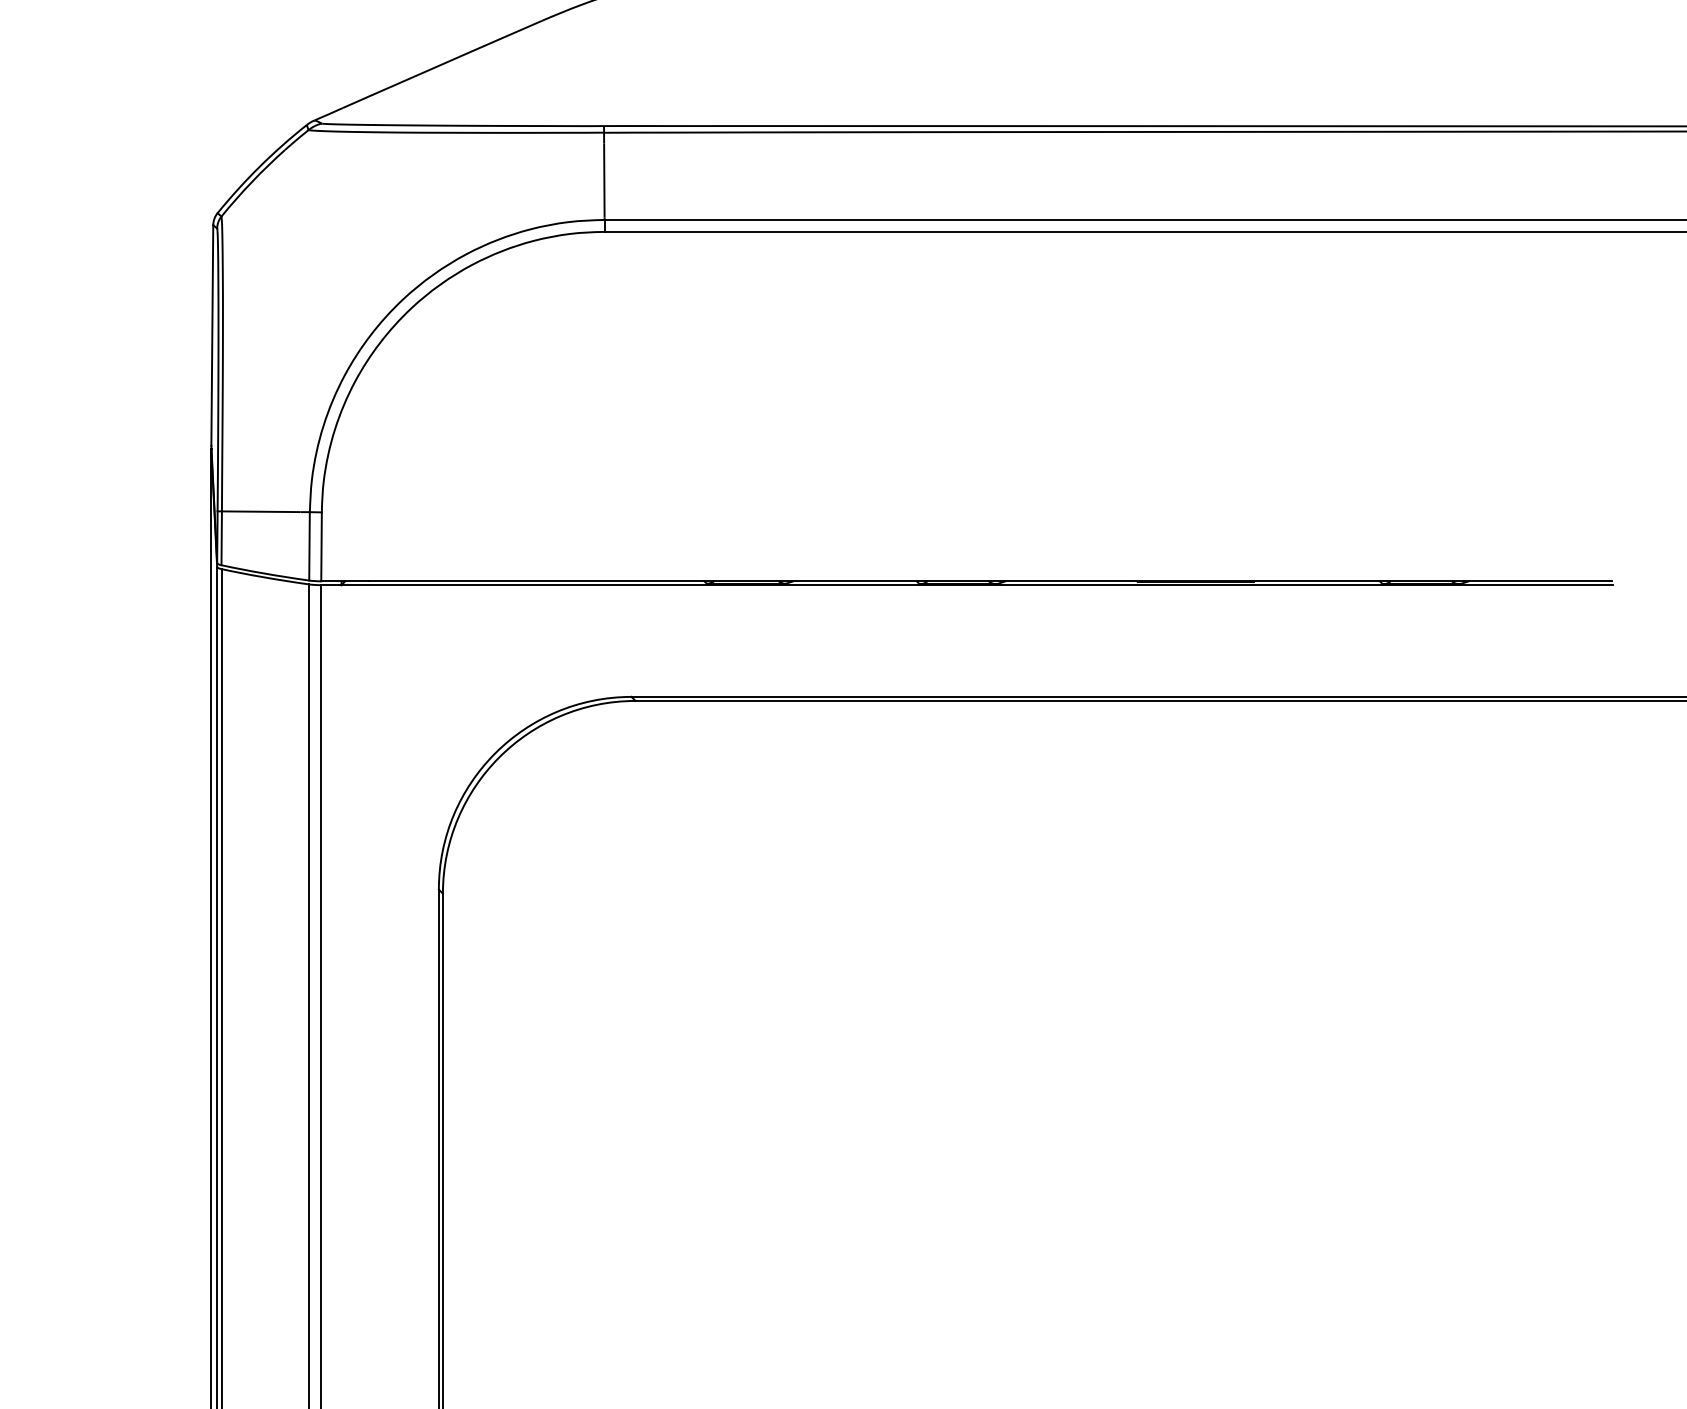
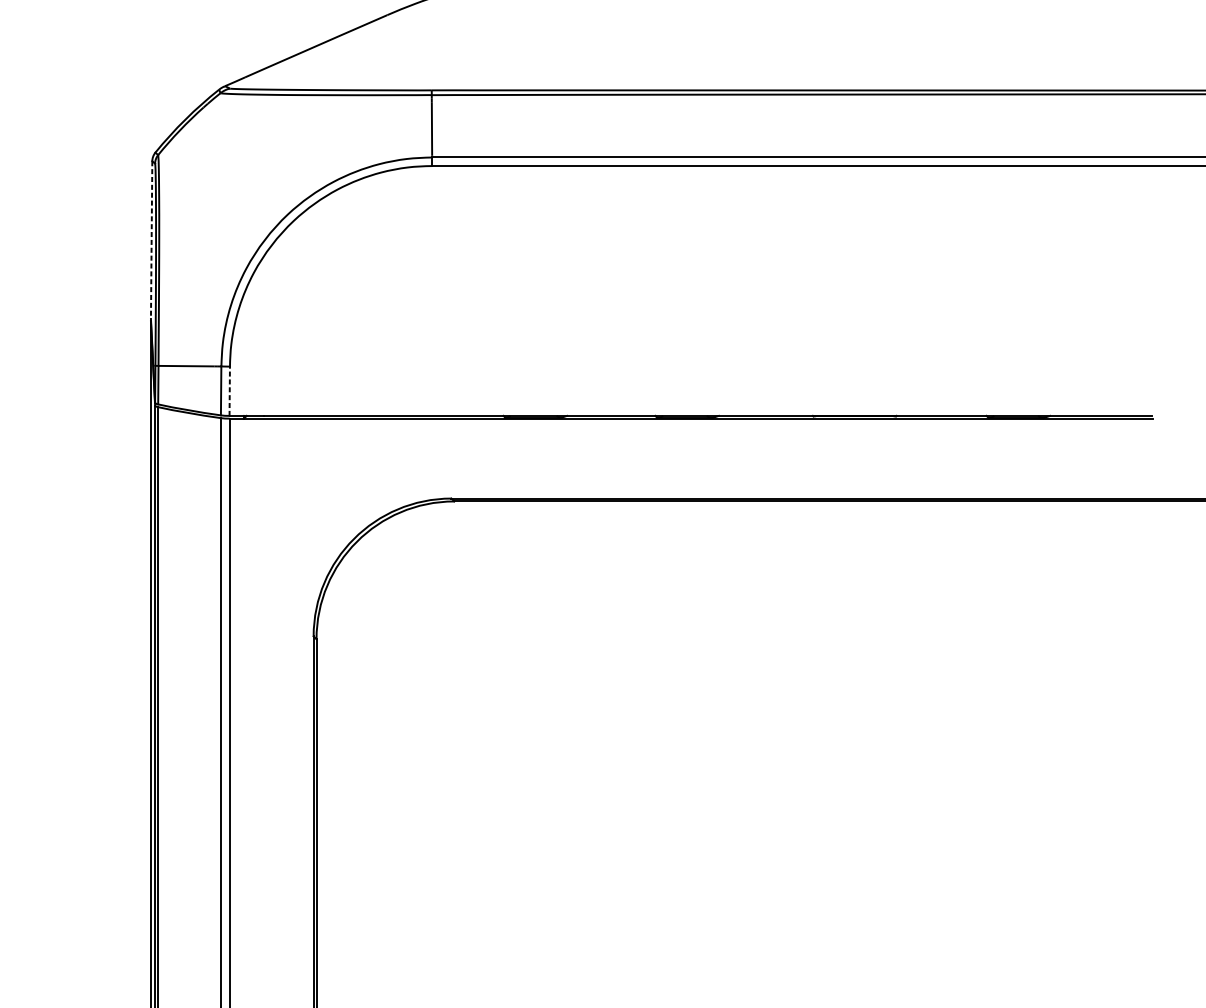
line: (212, 336) -> (151, 240), solid -> dashed
line: (321, 546) -> (229, 391), solid -> dashed

